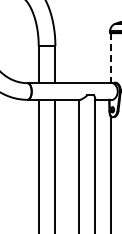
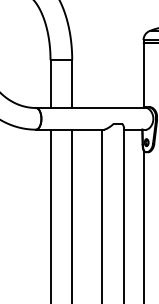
line: (110, 57) -> (143, 74), dashed -> solid

